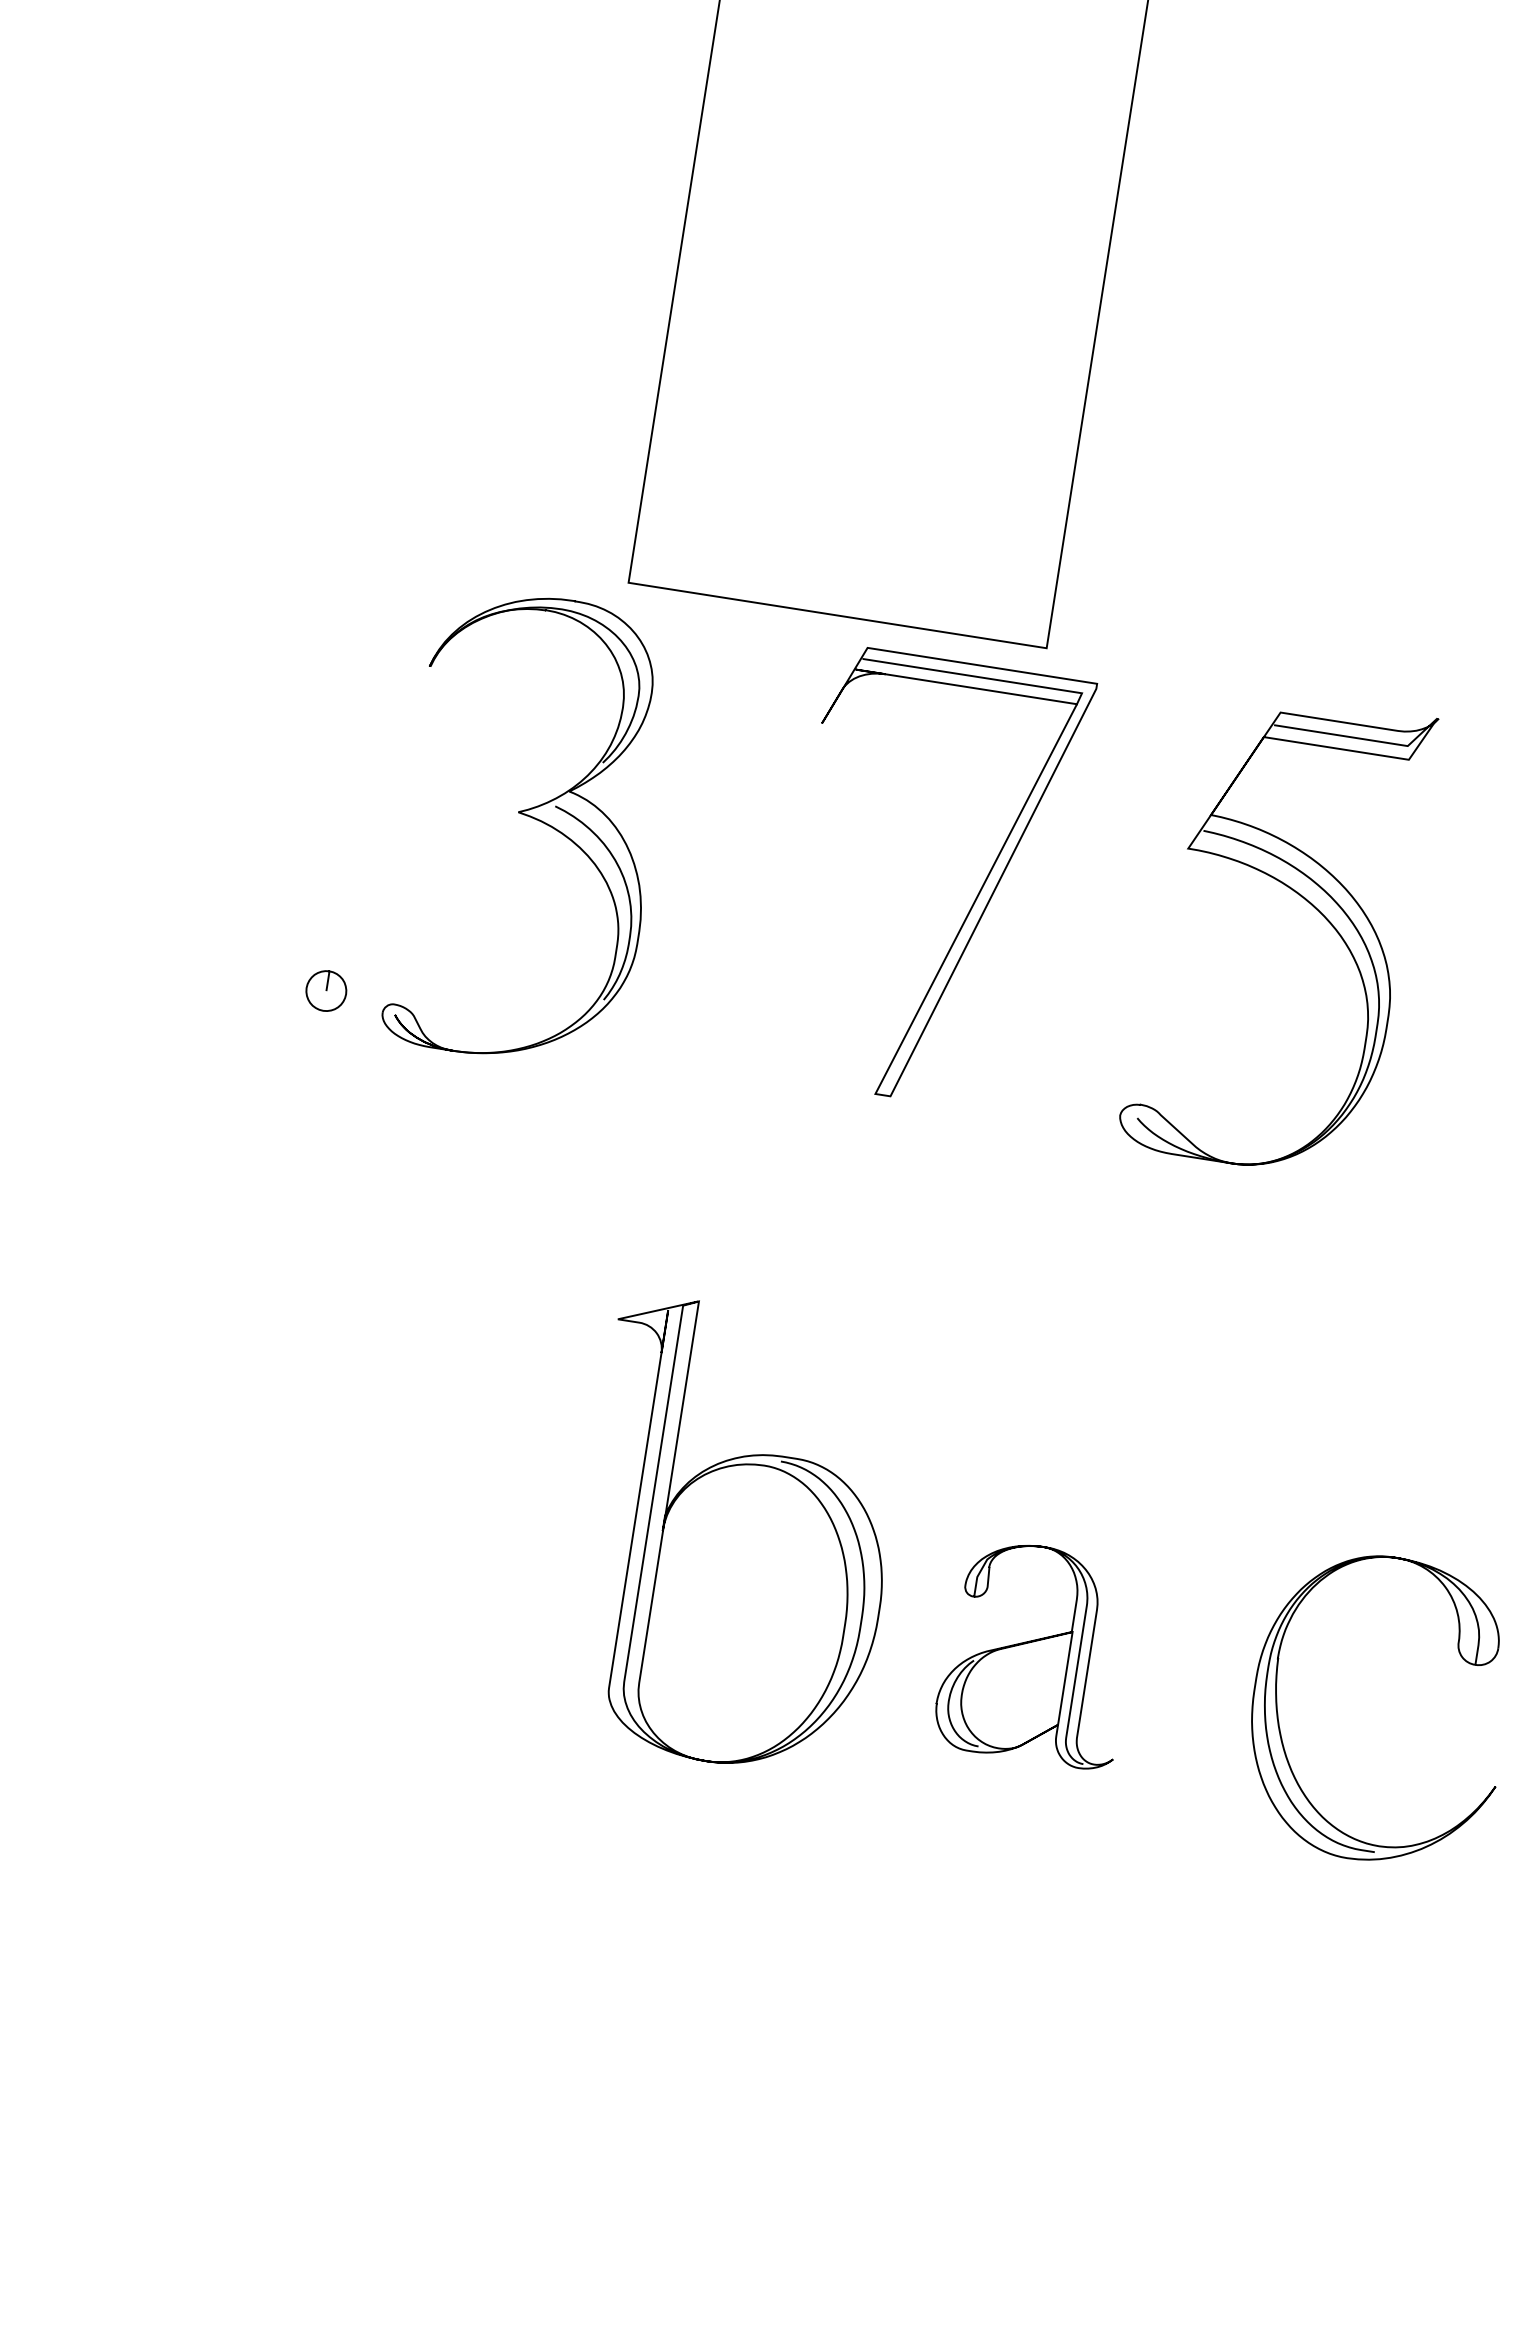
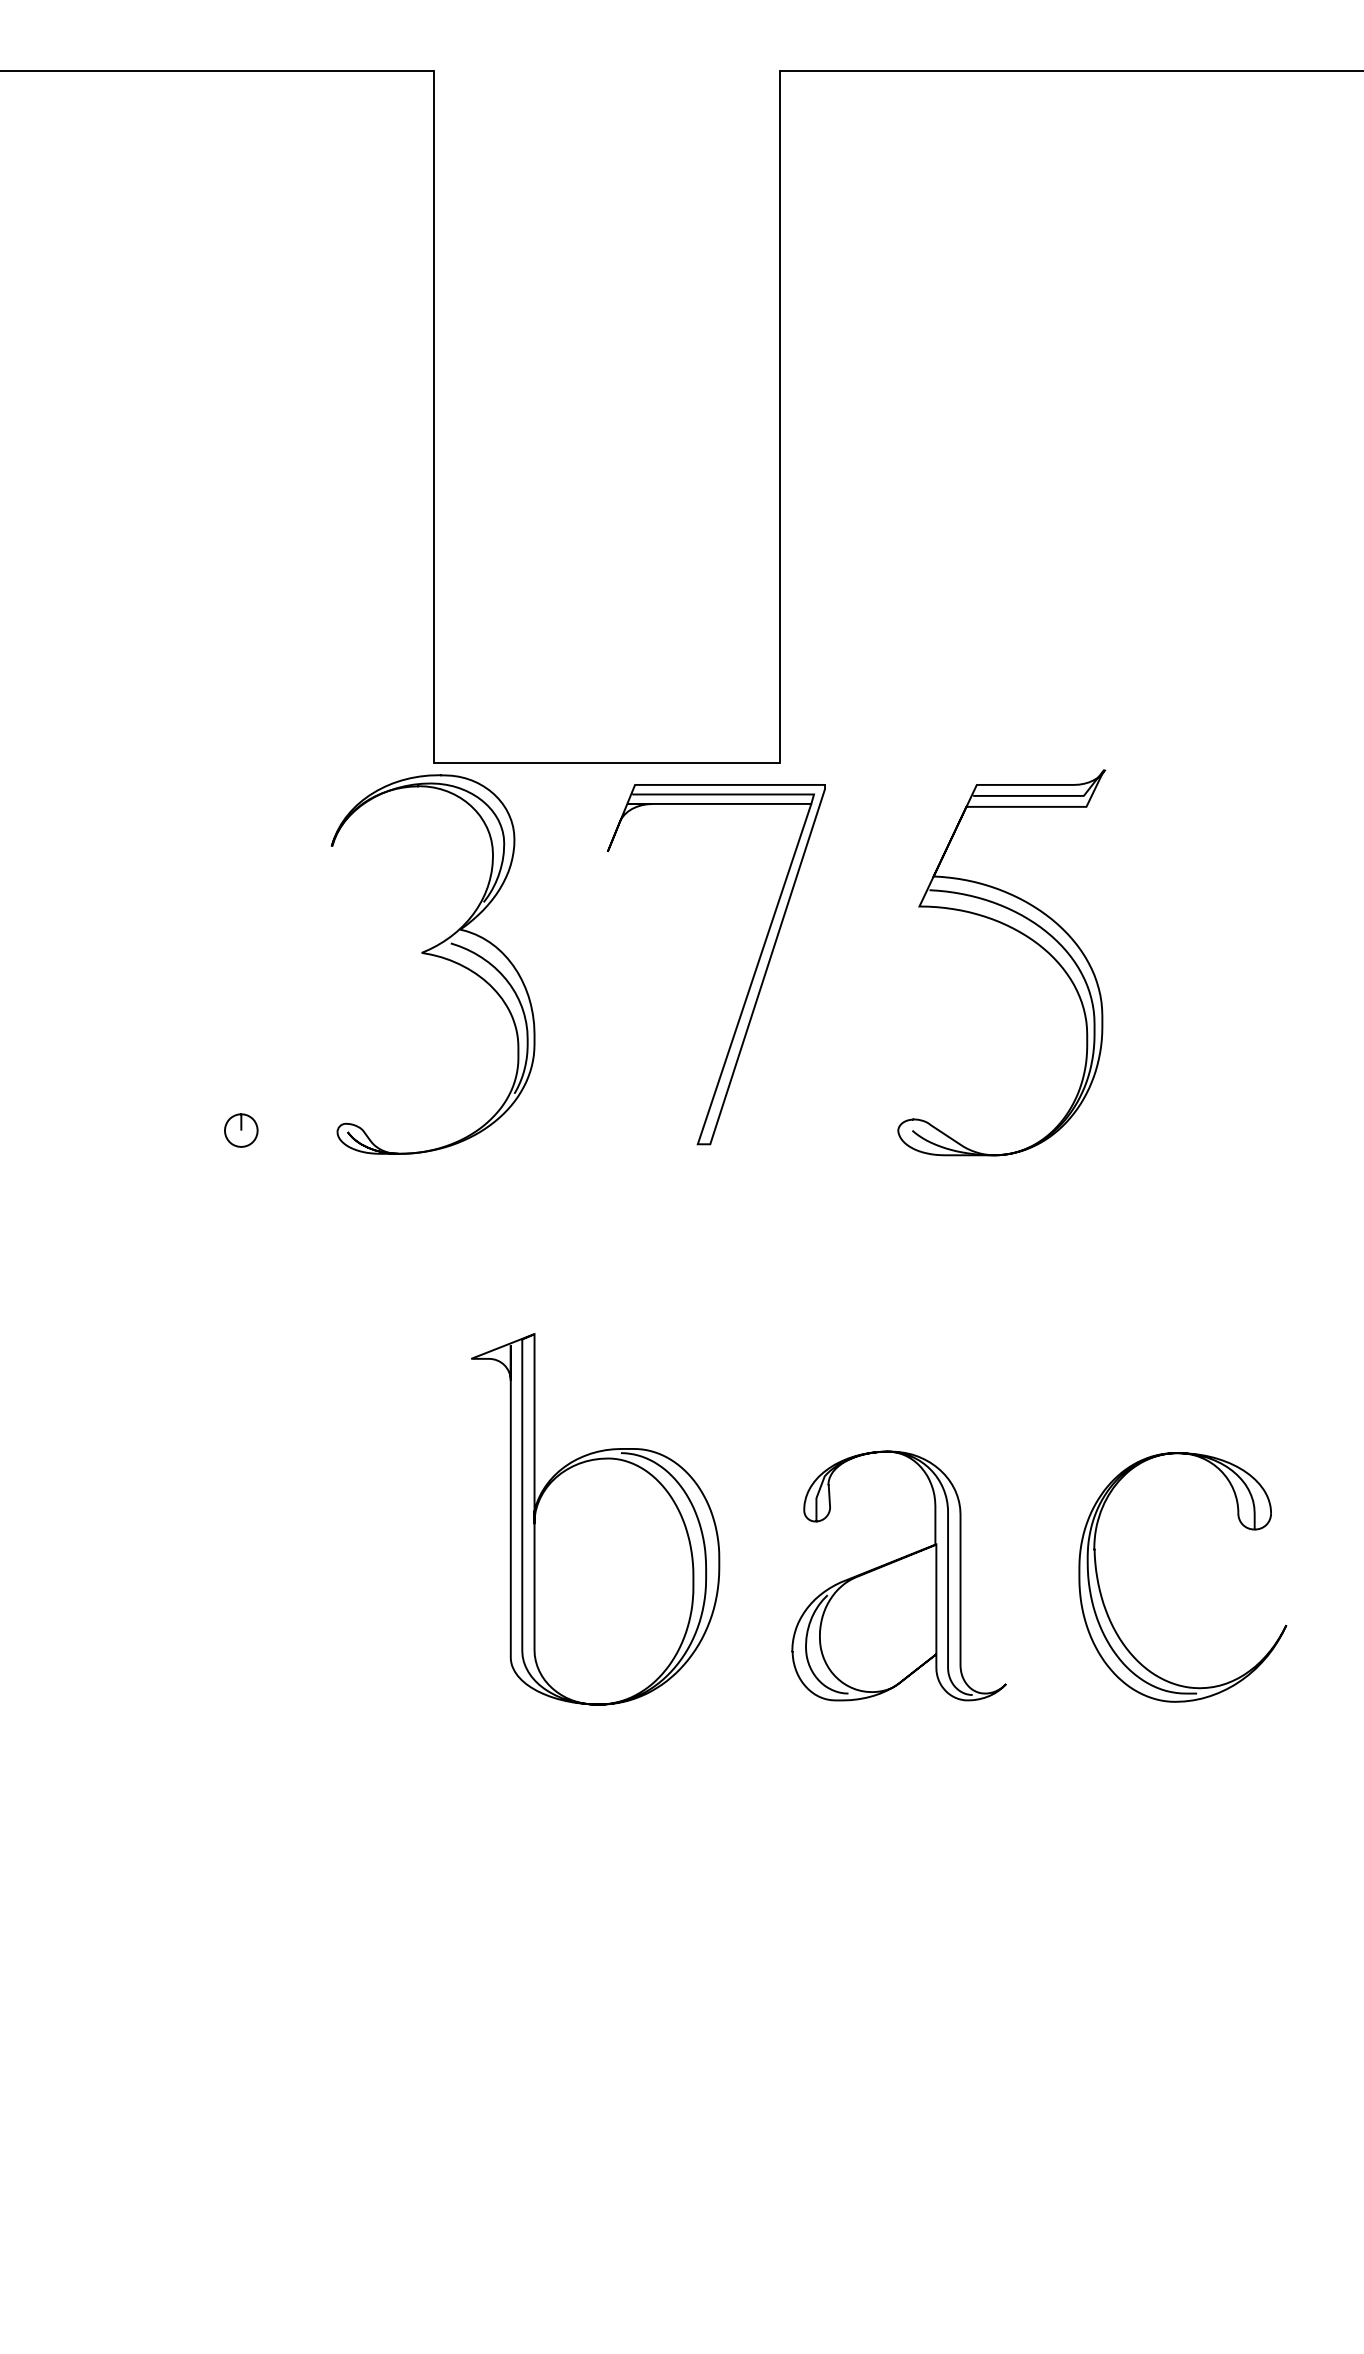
part: (531, 818) -> (433, 956), moved
curve: (703, 1477) -> (560, 1475), moved
part: (1036, 1653) -> (898, 1575), size x1.43

